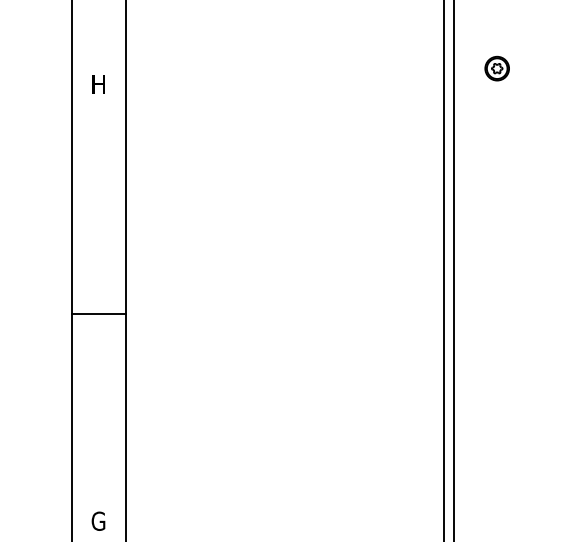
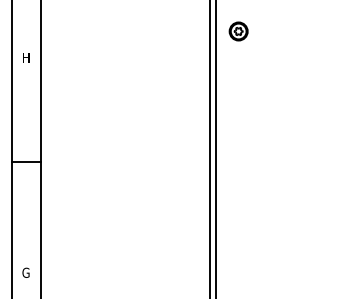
part: (496, 68) -> (238, 31), size x1.43
text: (99, 83) -> (26, 57), moved

